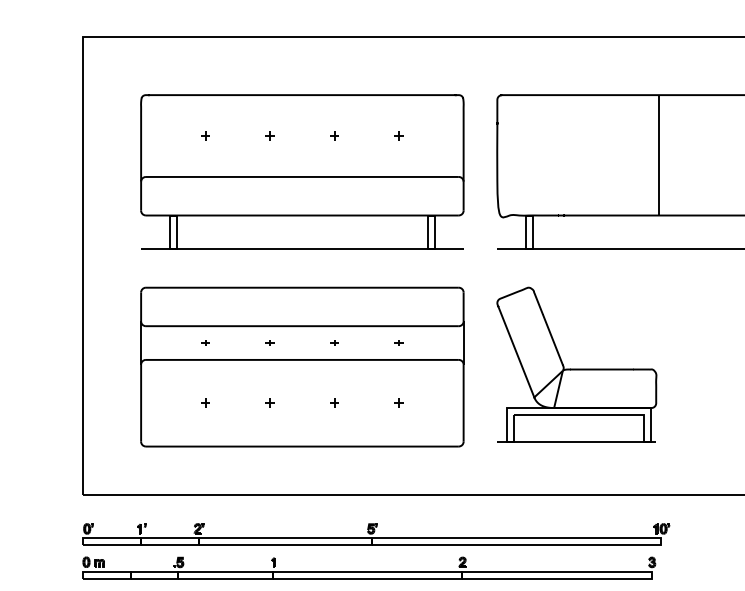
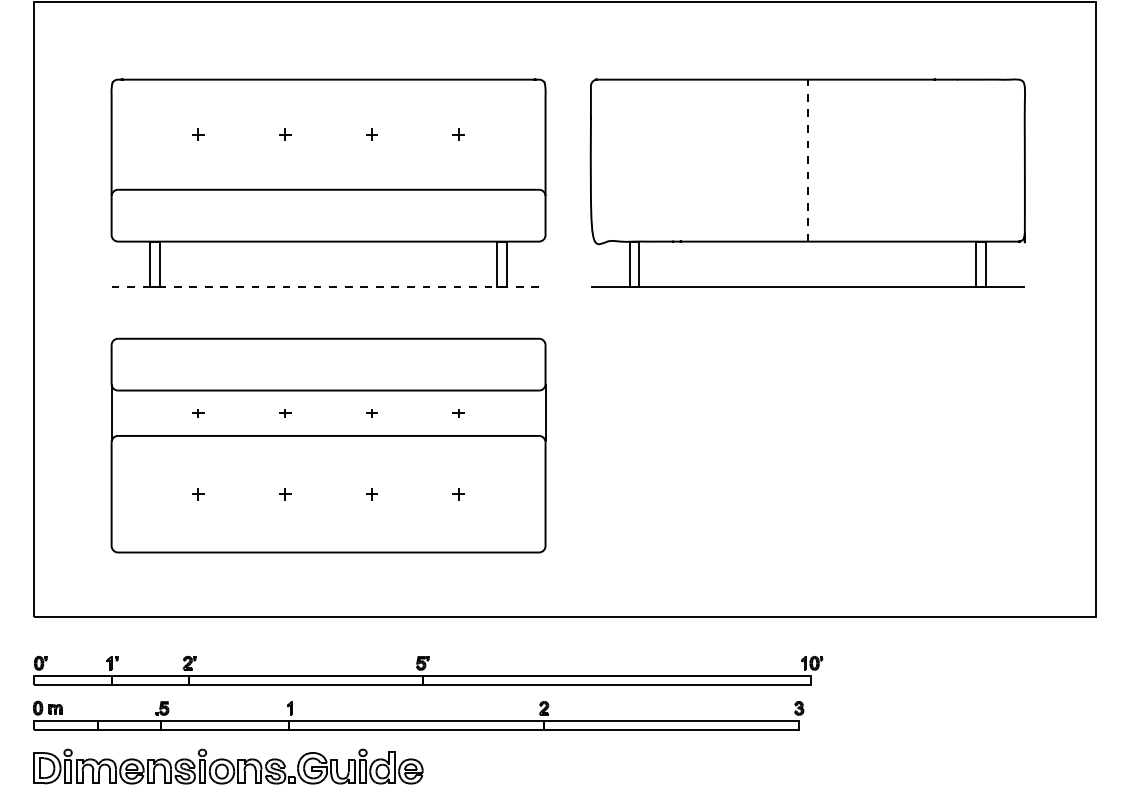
line: (658, 155) -> (807, 160), solid -> dashed
line: (302, 248) -> (328, 286), solid -> dashed
part: (576, 364) -> (697, 441), removed

